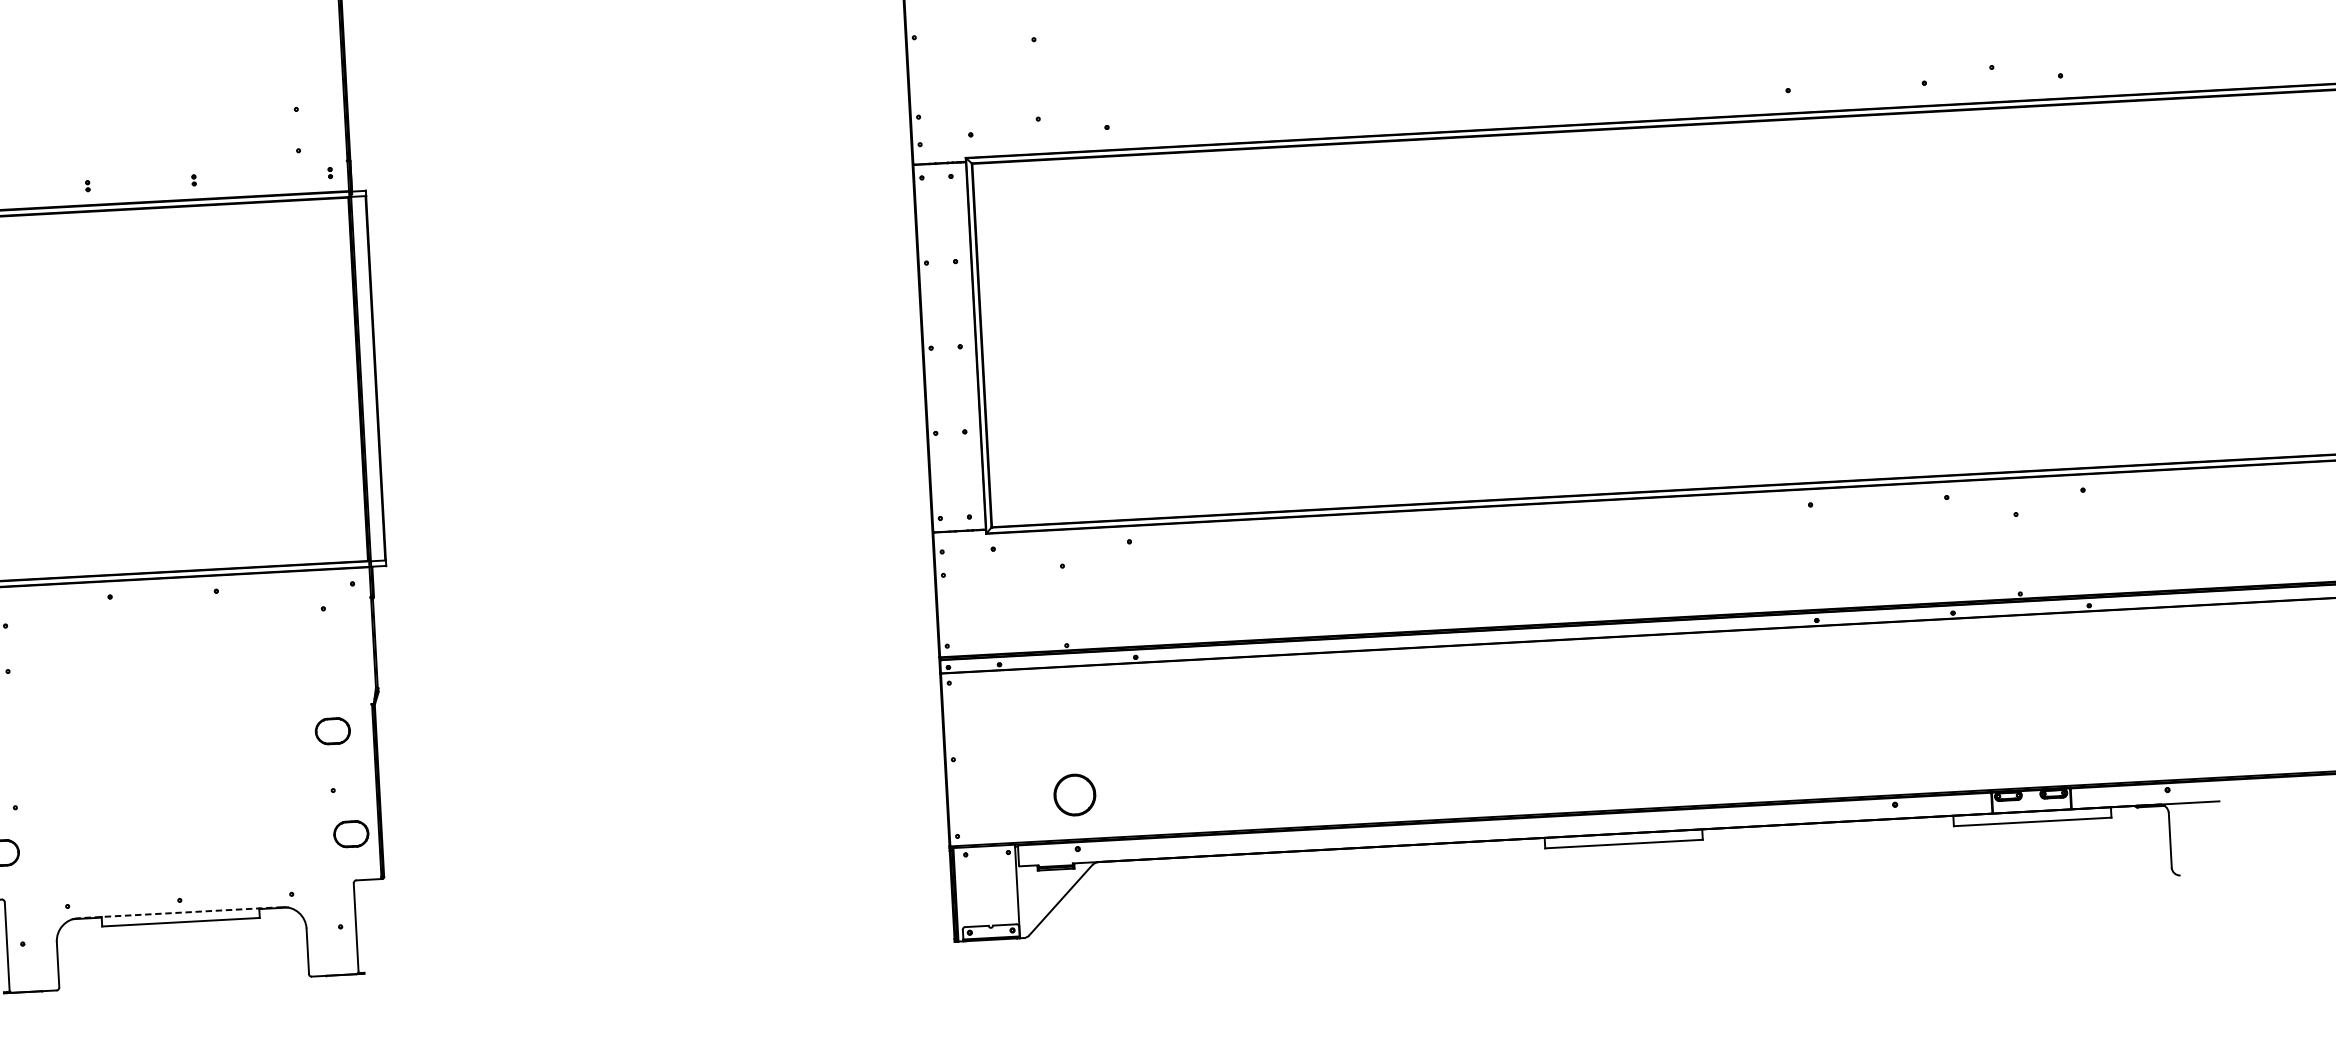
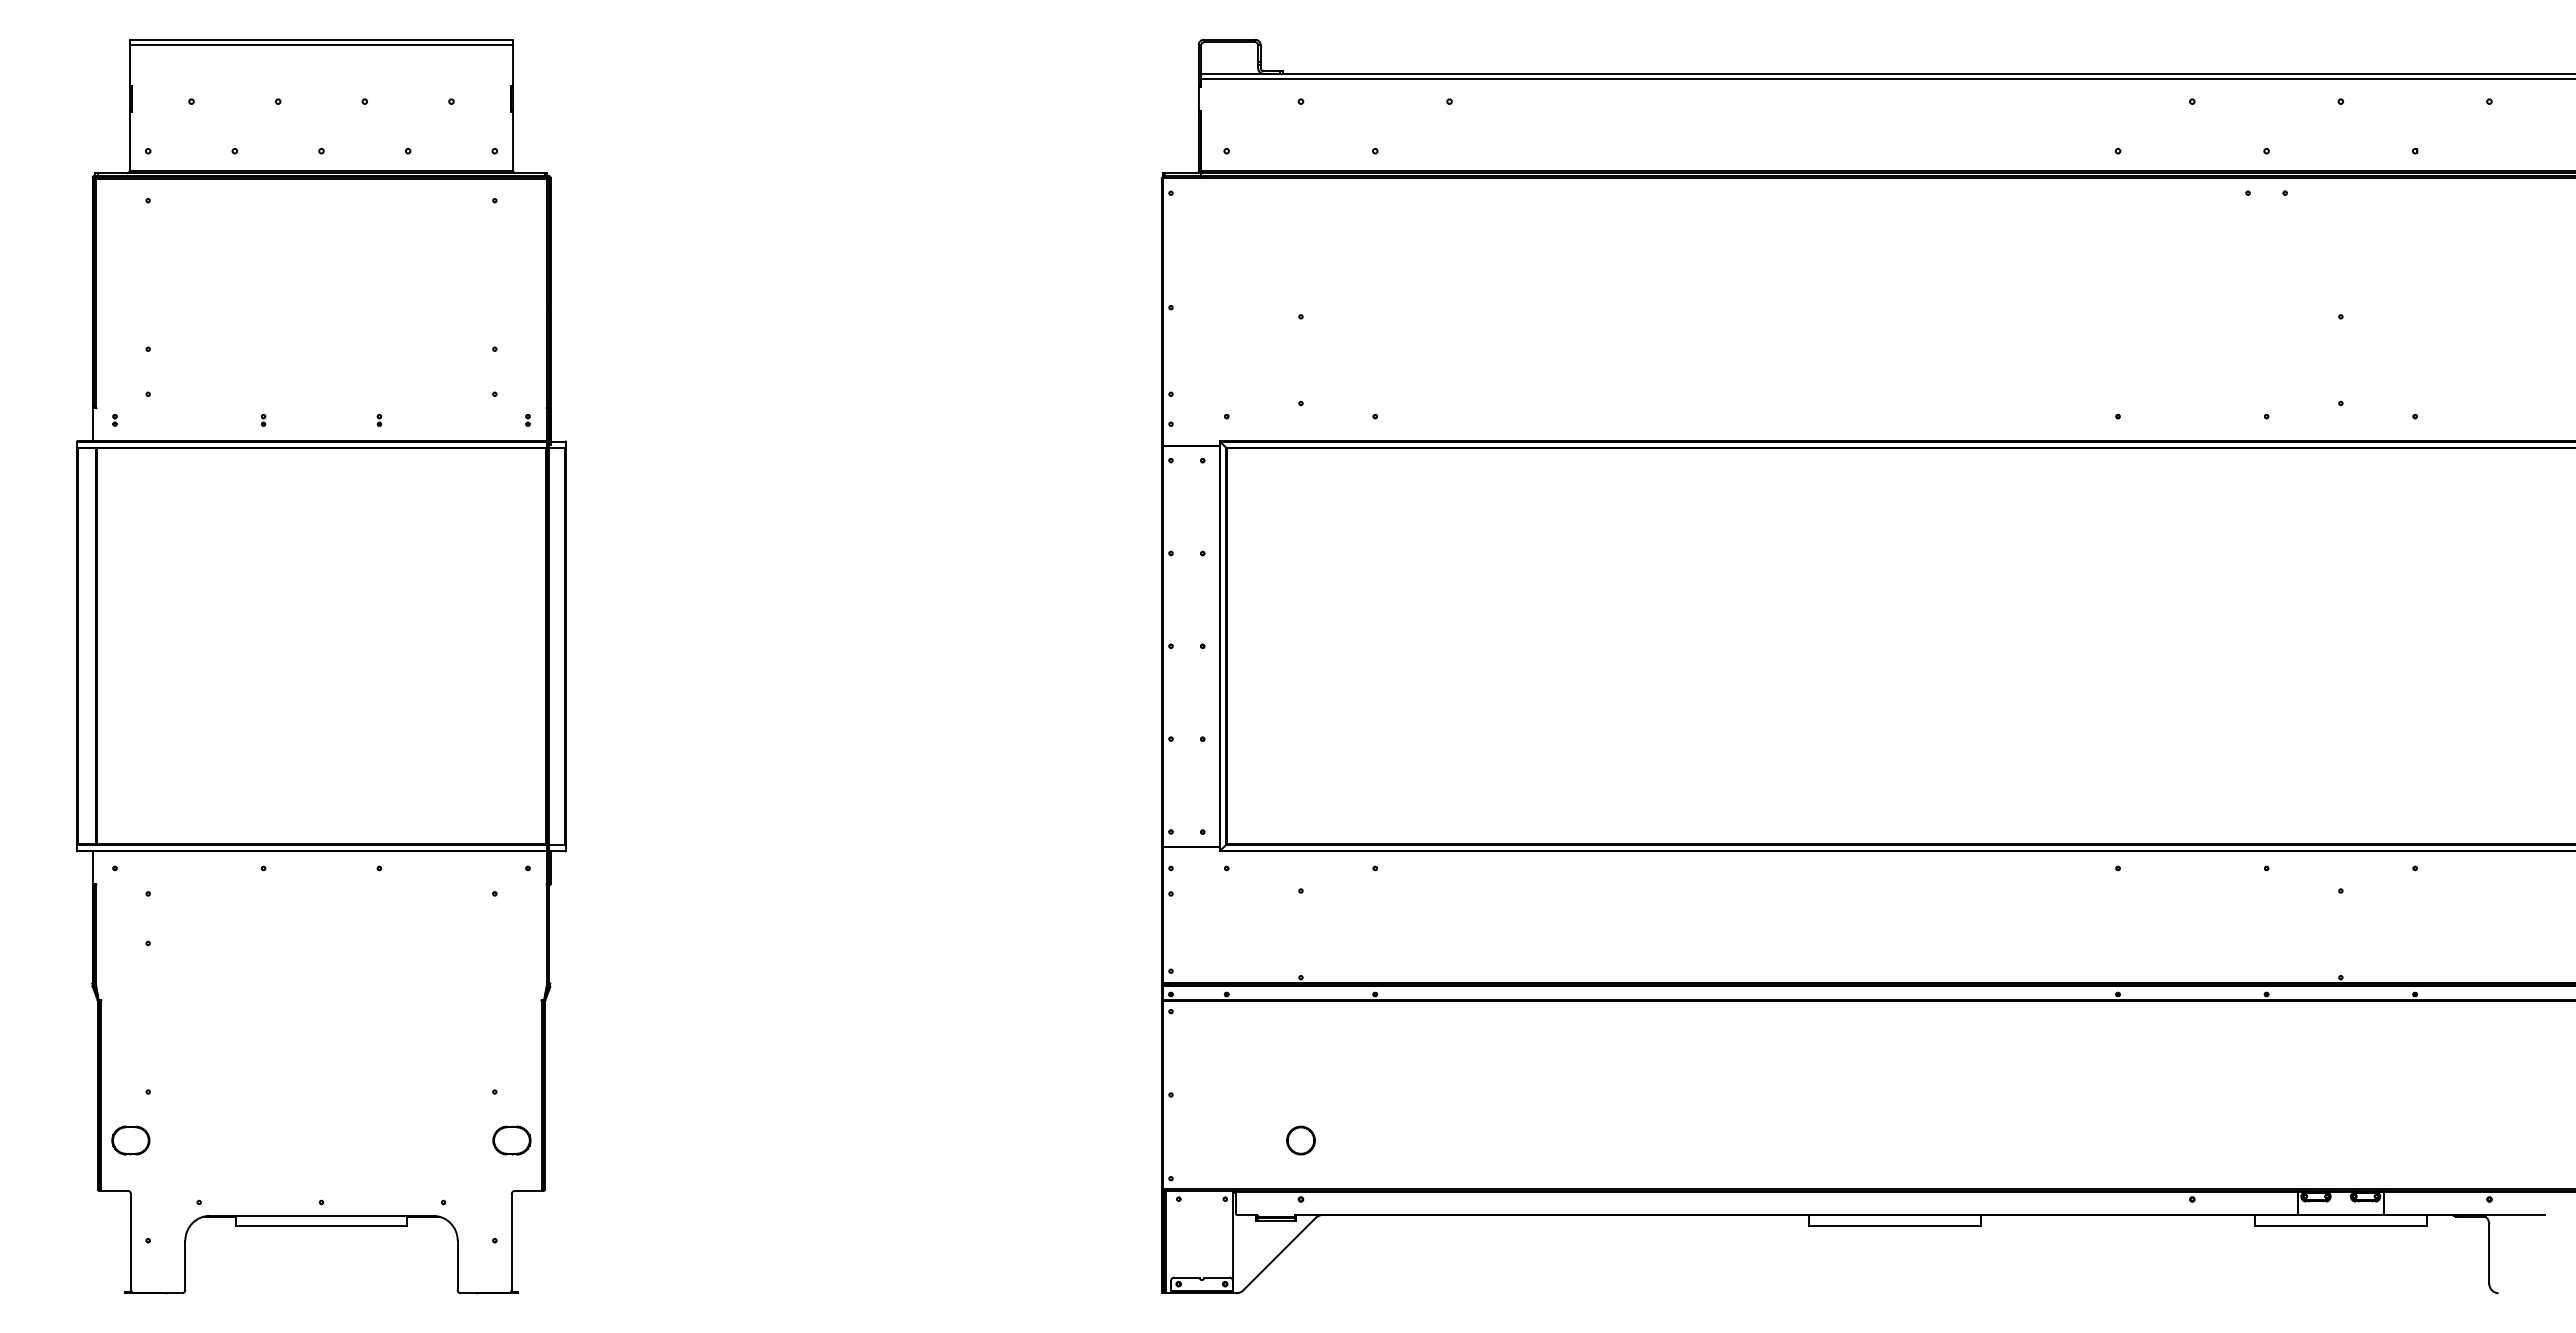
part: (332, 731) -> (497, 1027), removed
part: (1074, 794) -> (1300, 1140), size x0.62
line: (180, 912) -> (321, 1215), dashed -> solid

